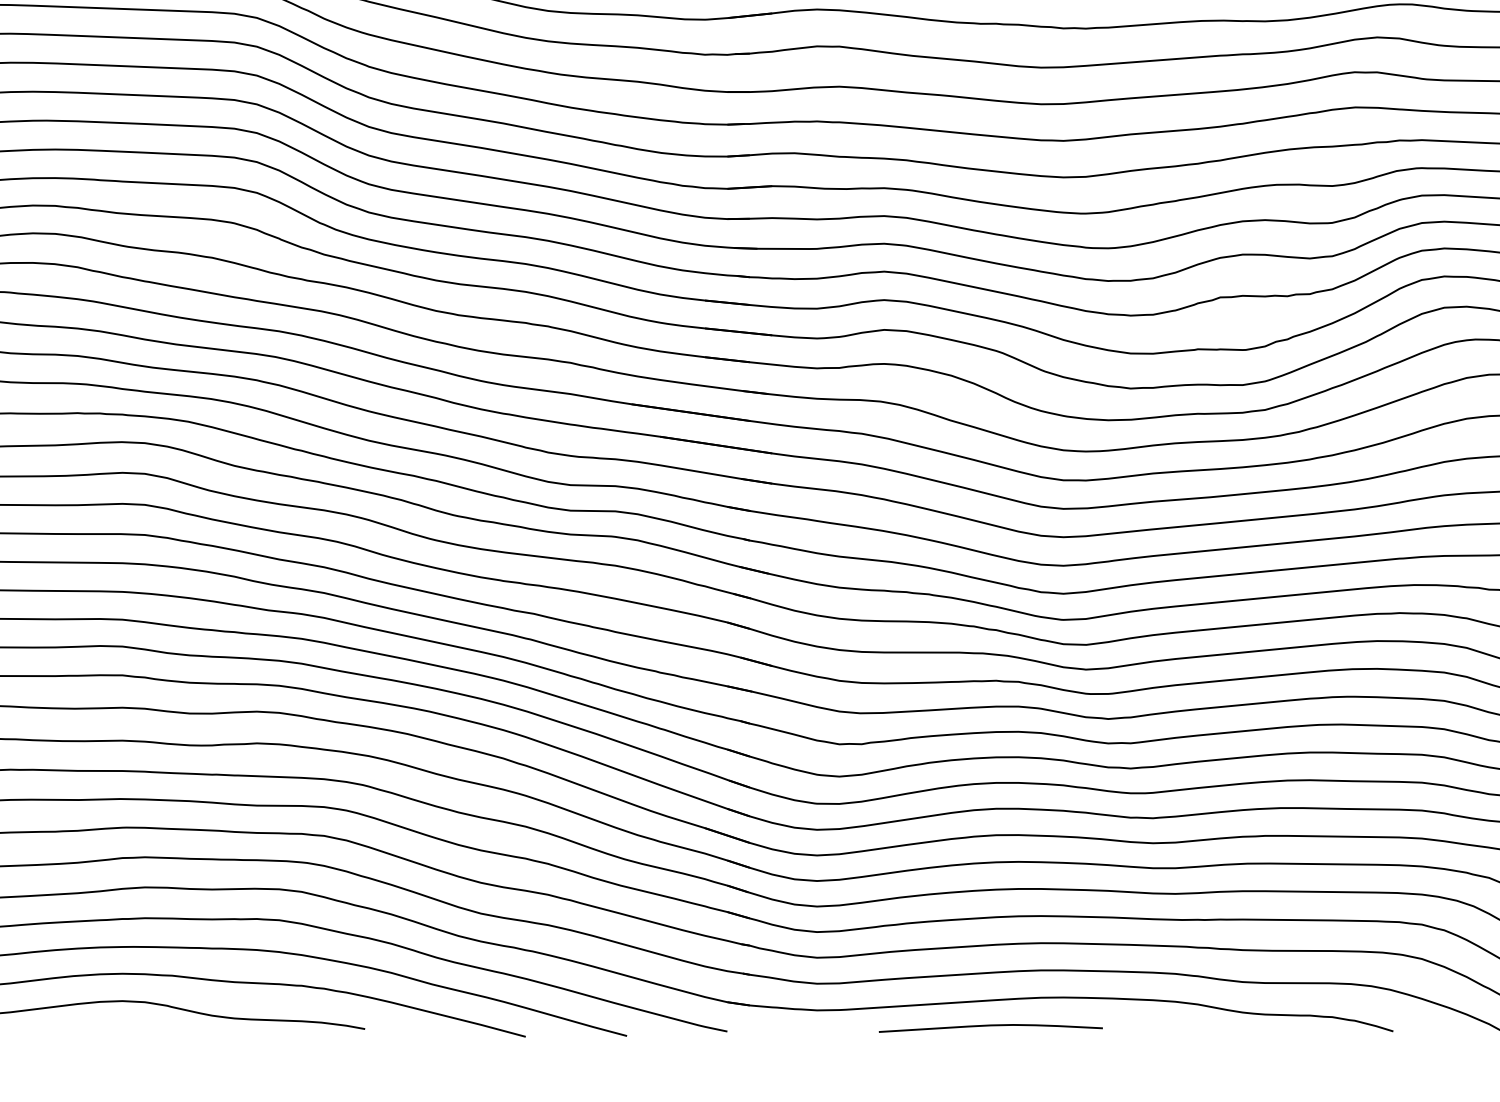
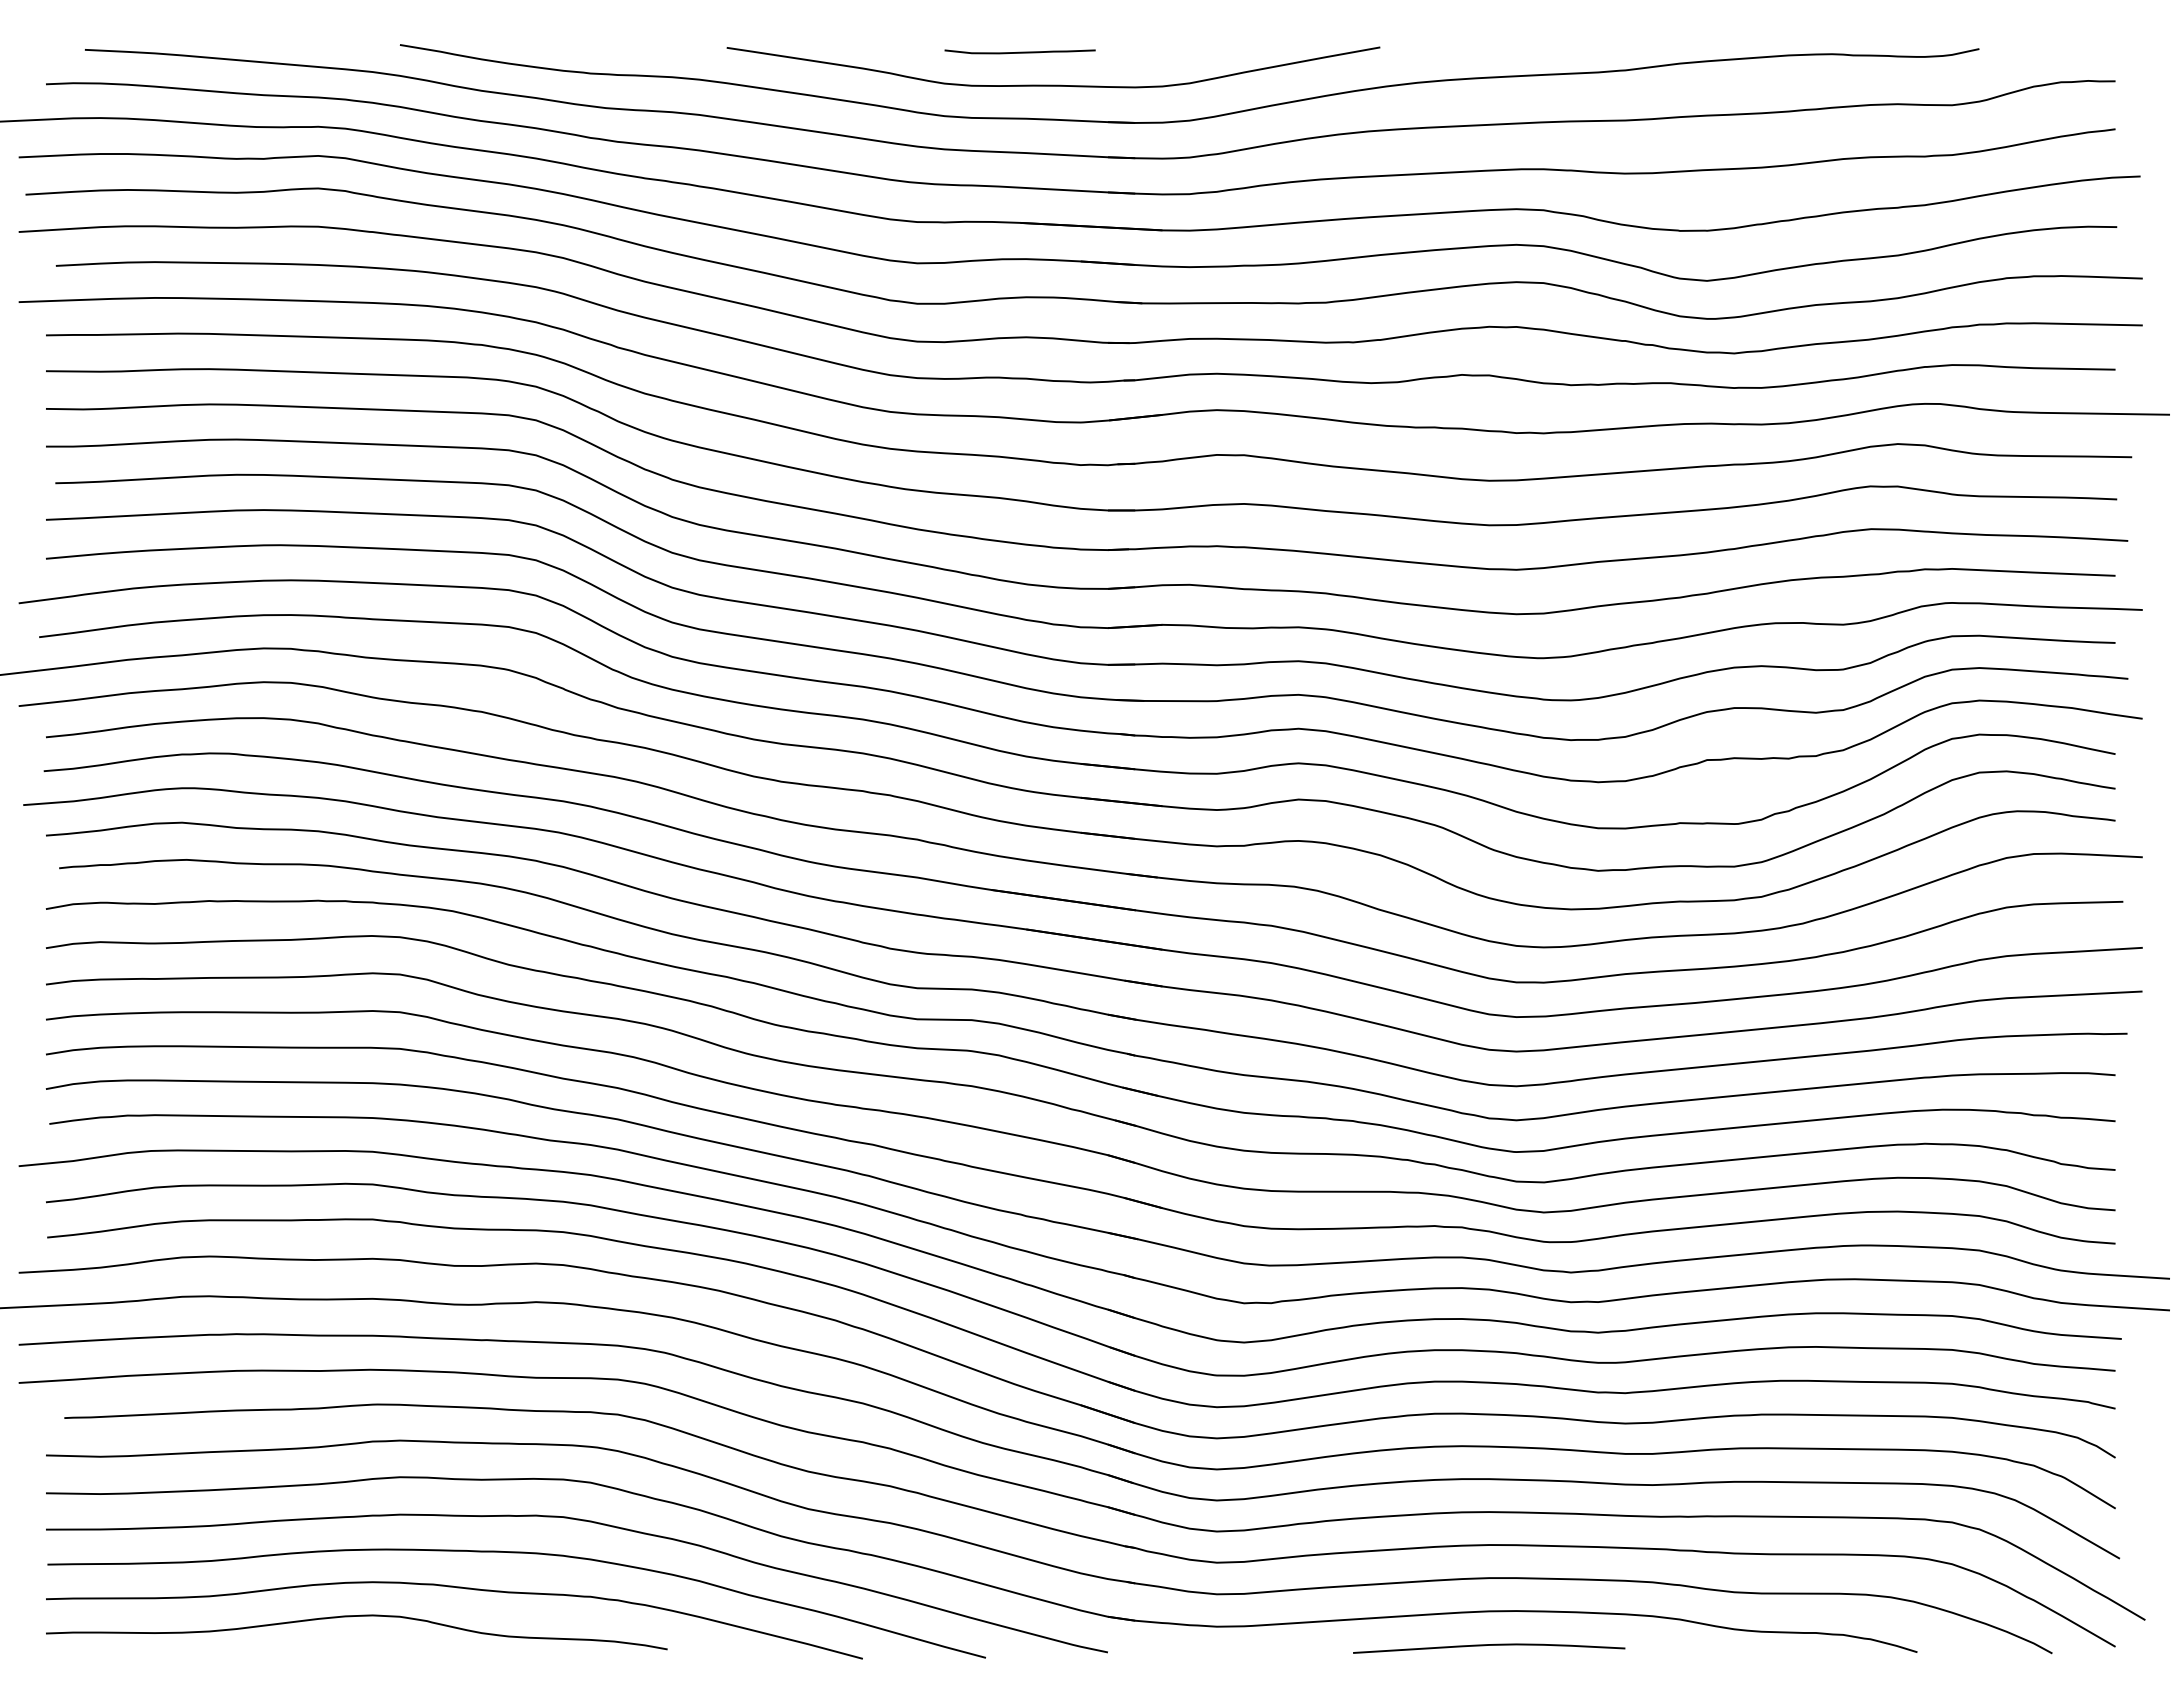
curve: (991, 1025) -> (1489, 1645), moved

